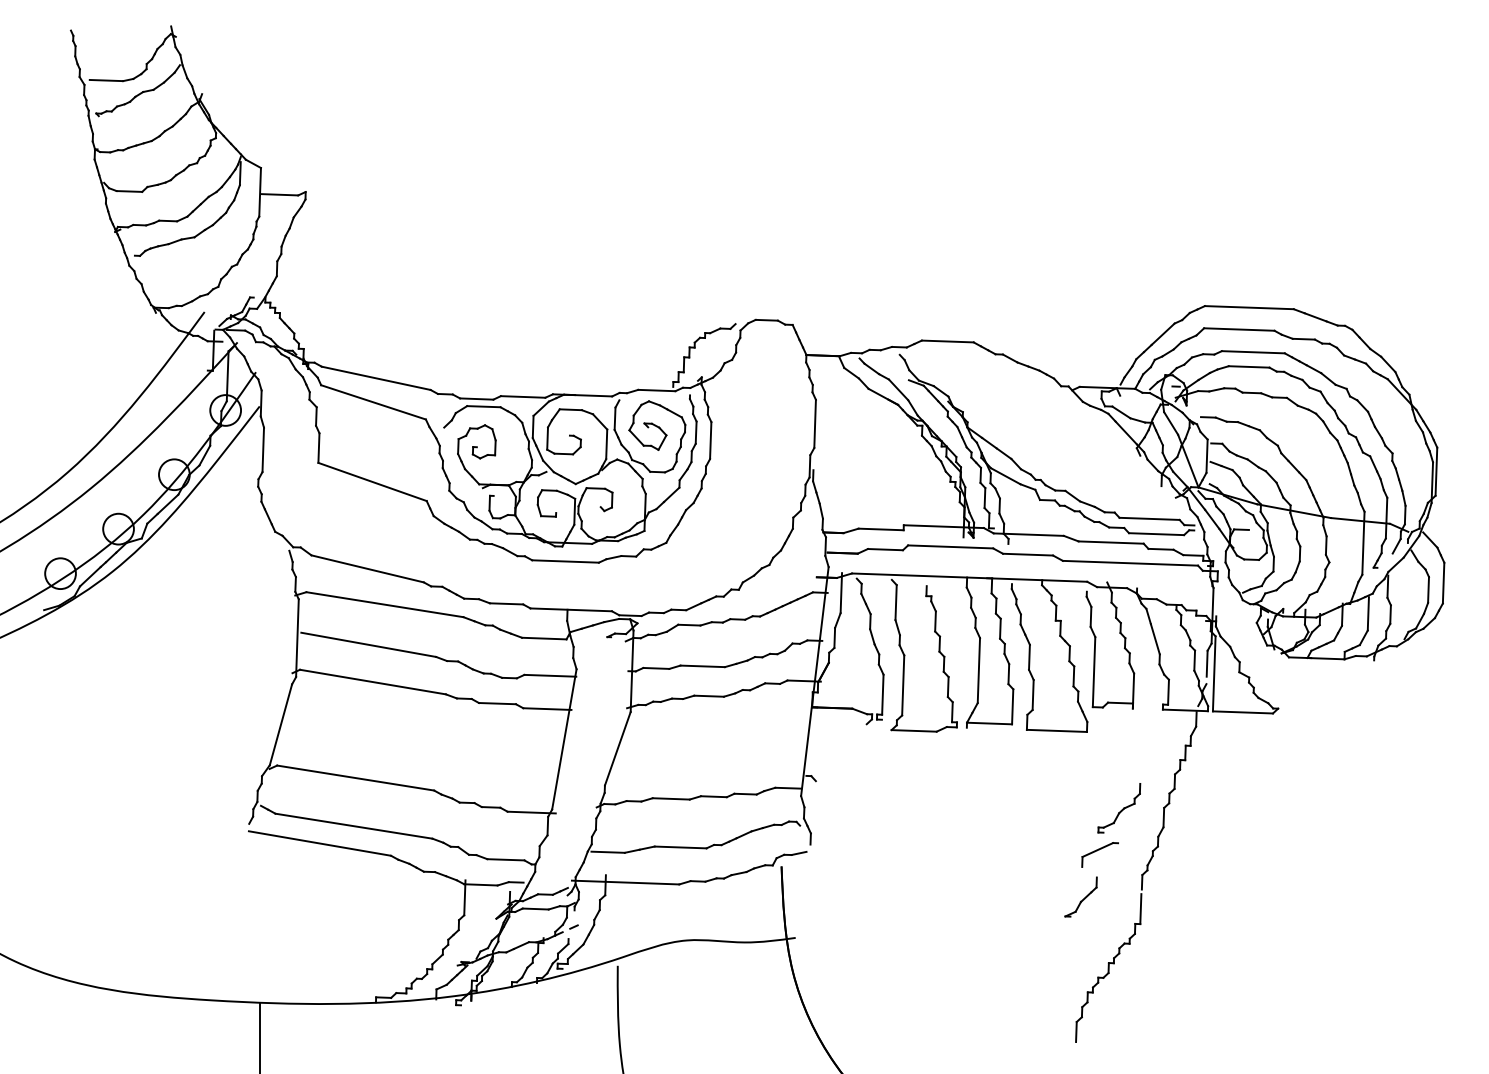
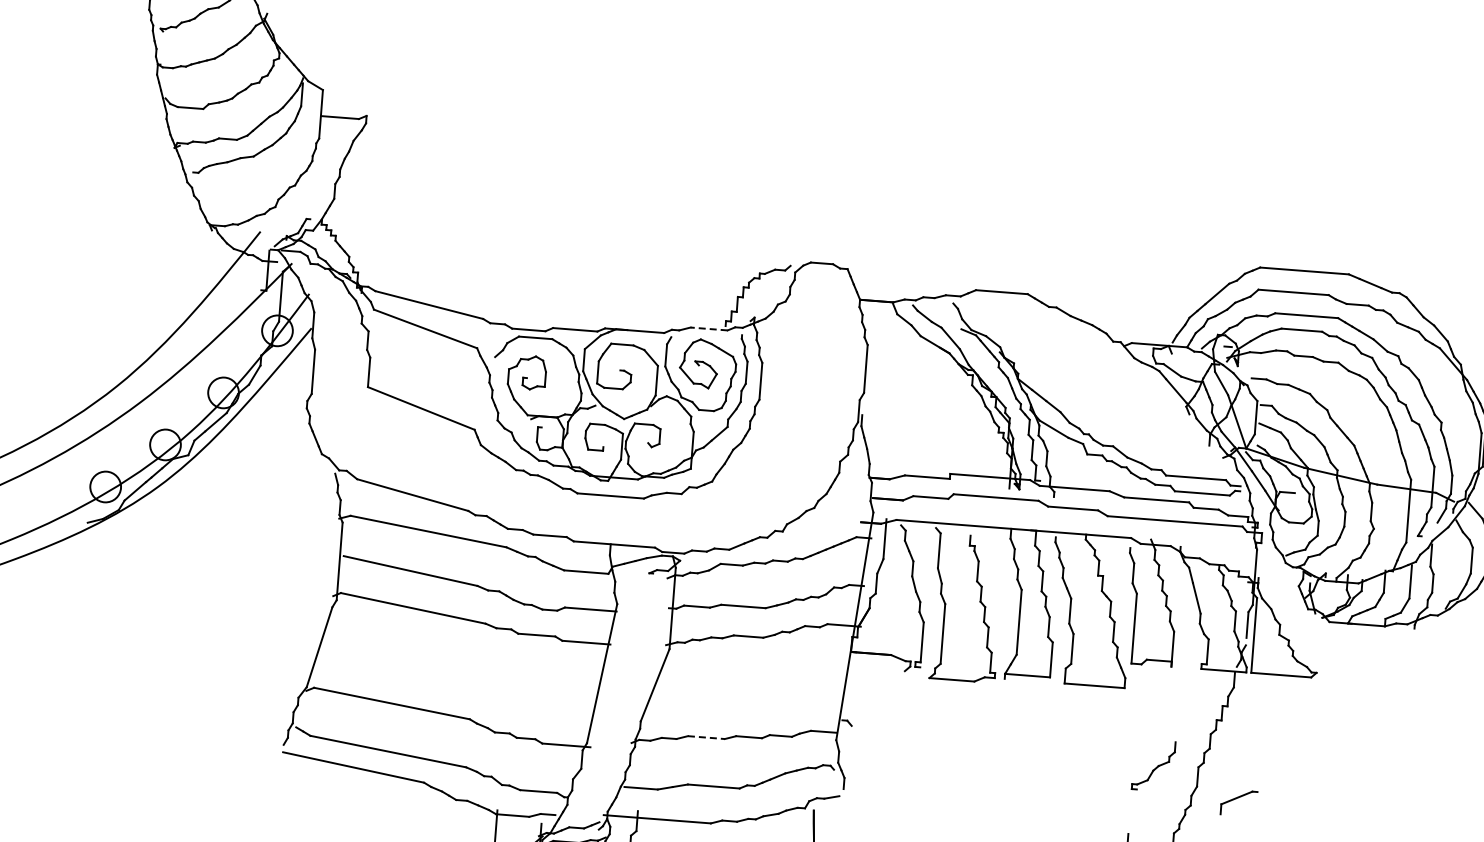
line: (656, 390) -> (708, 328), solid -> dashed
line: (671, 798) -> (706, 737), solid -> dashed
part: (1099, 854) -> (1238, 802), moved

